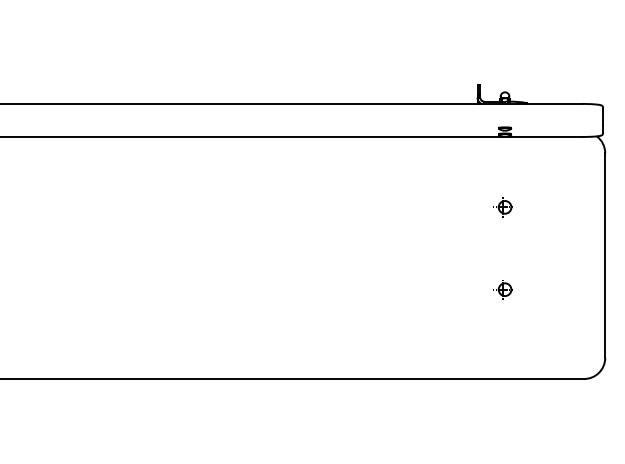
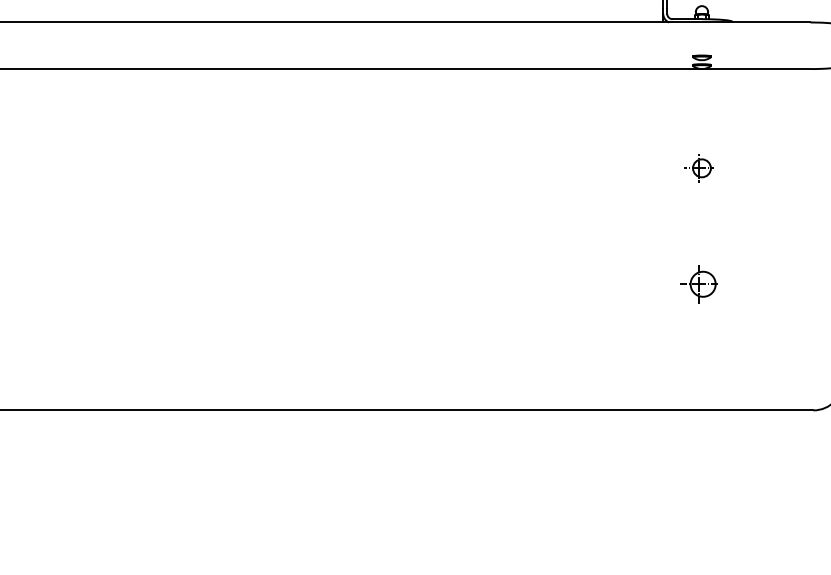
part: (502, 289) -> (698, 284), size x1.4

